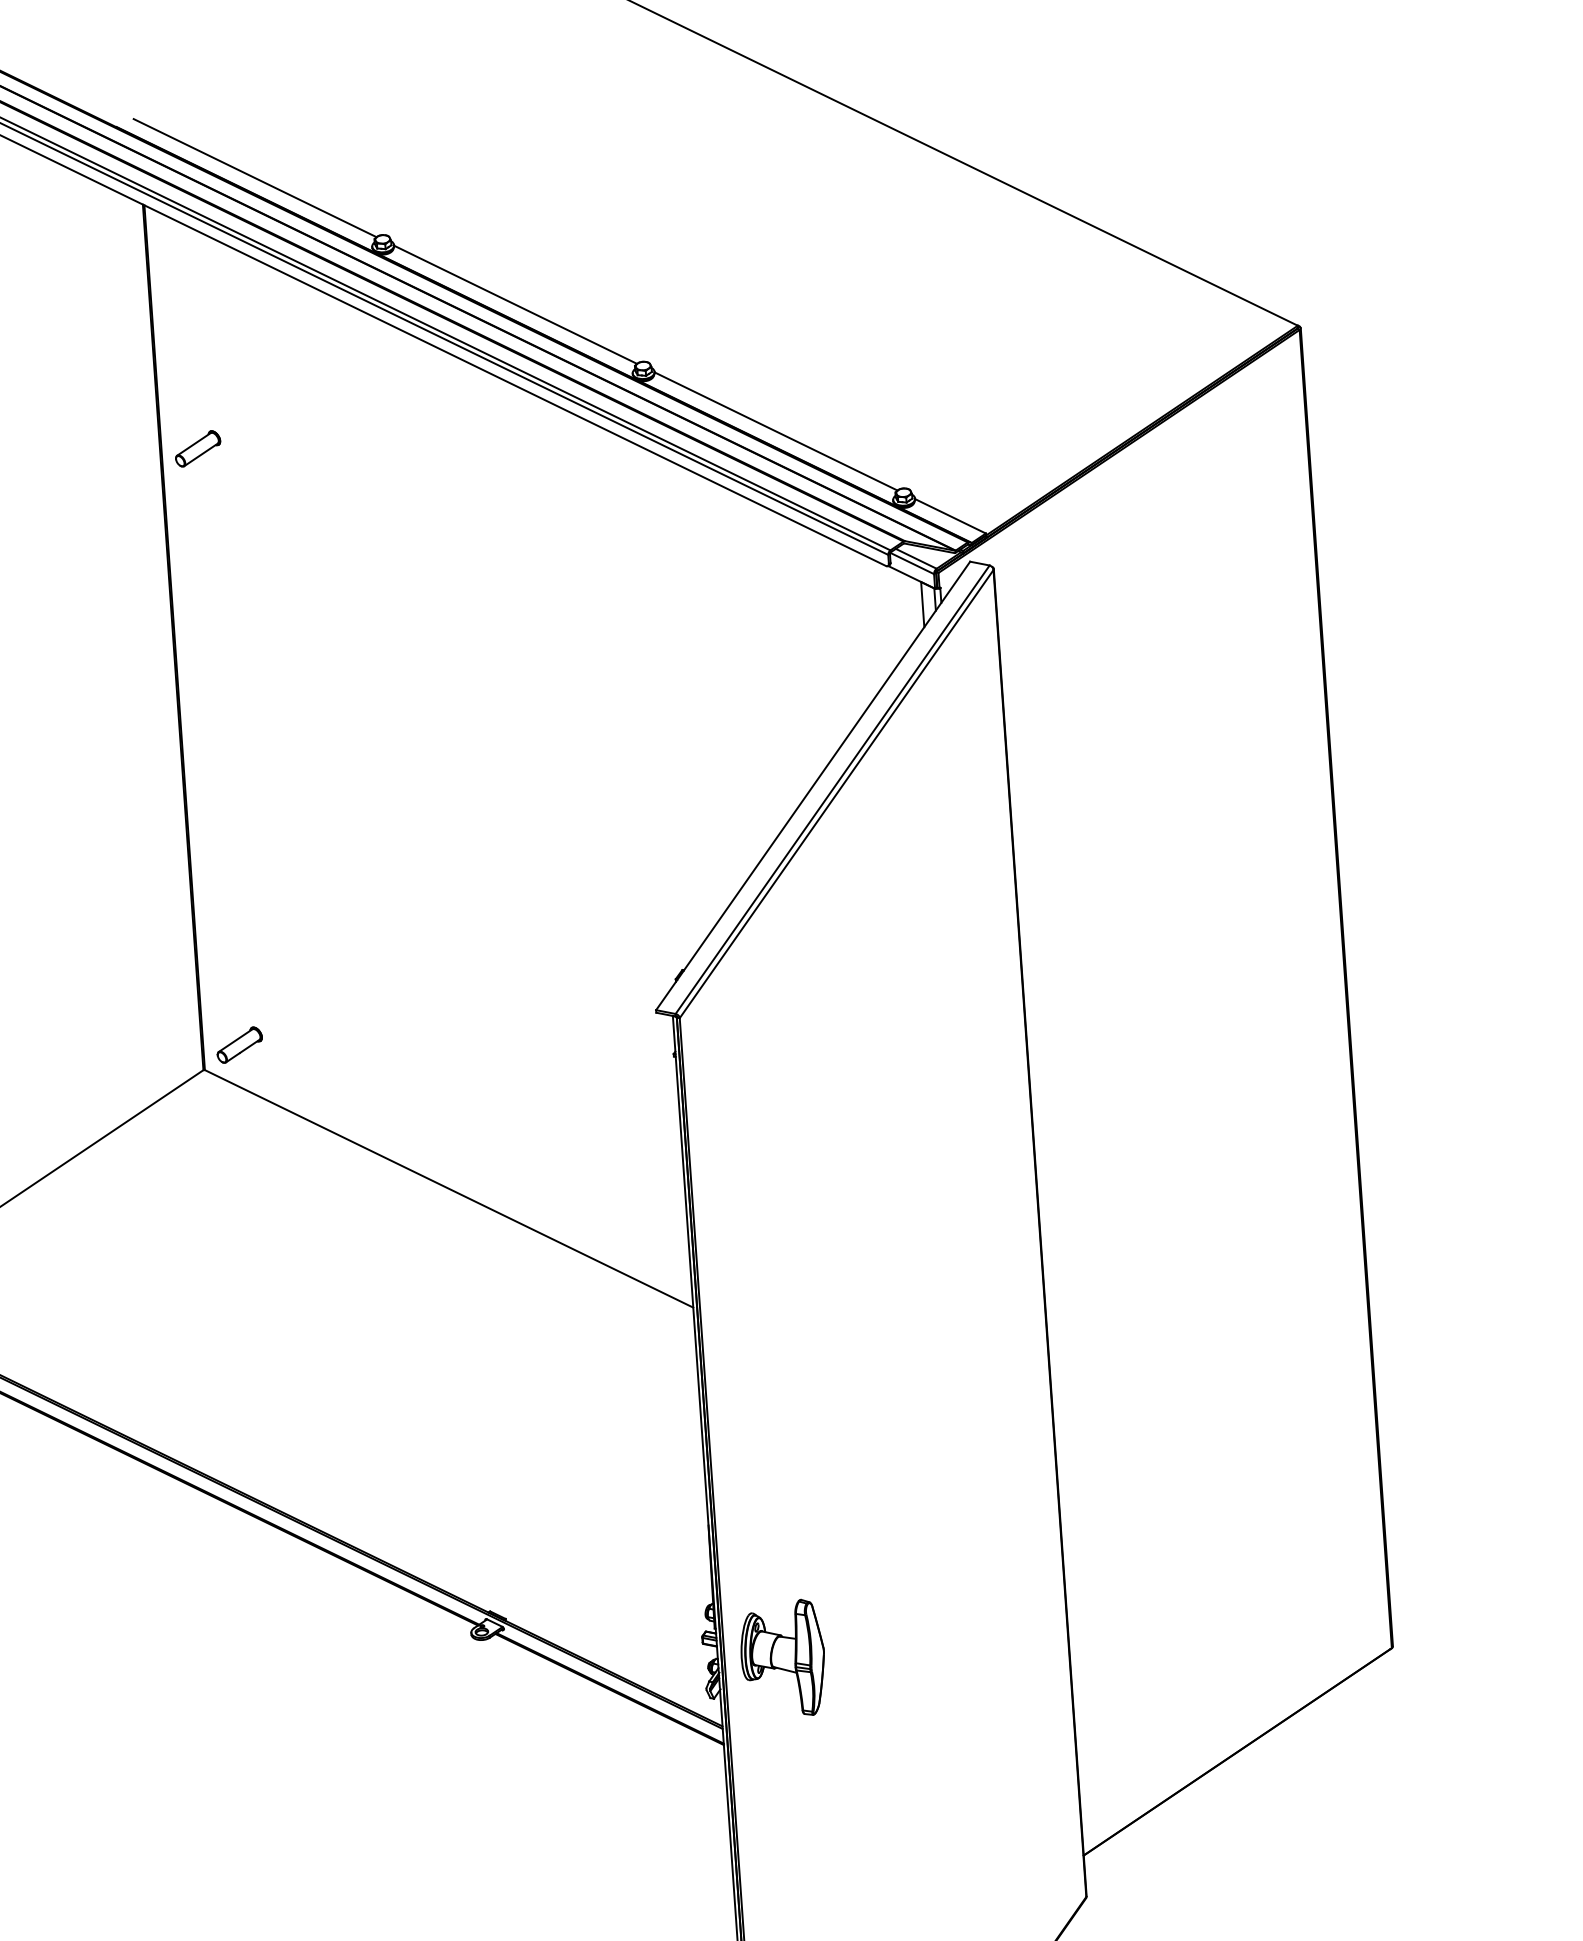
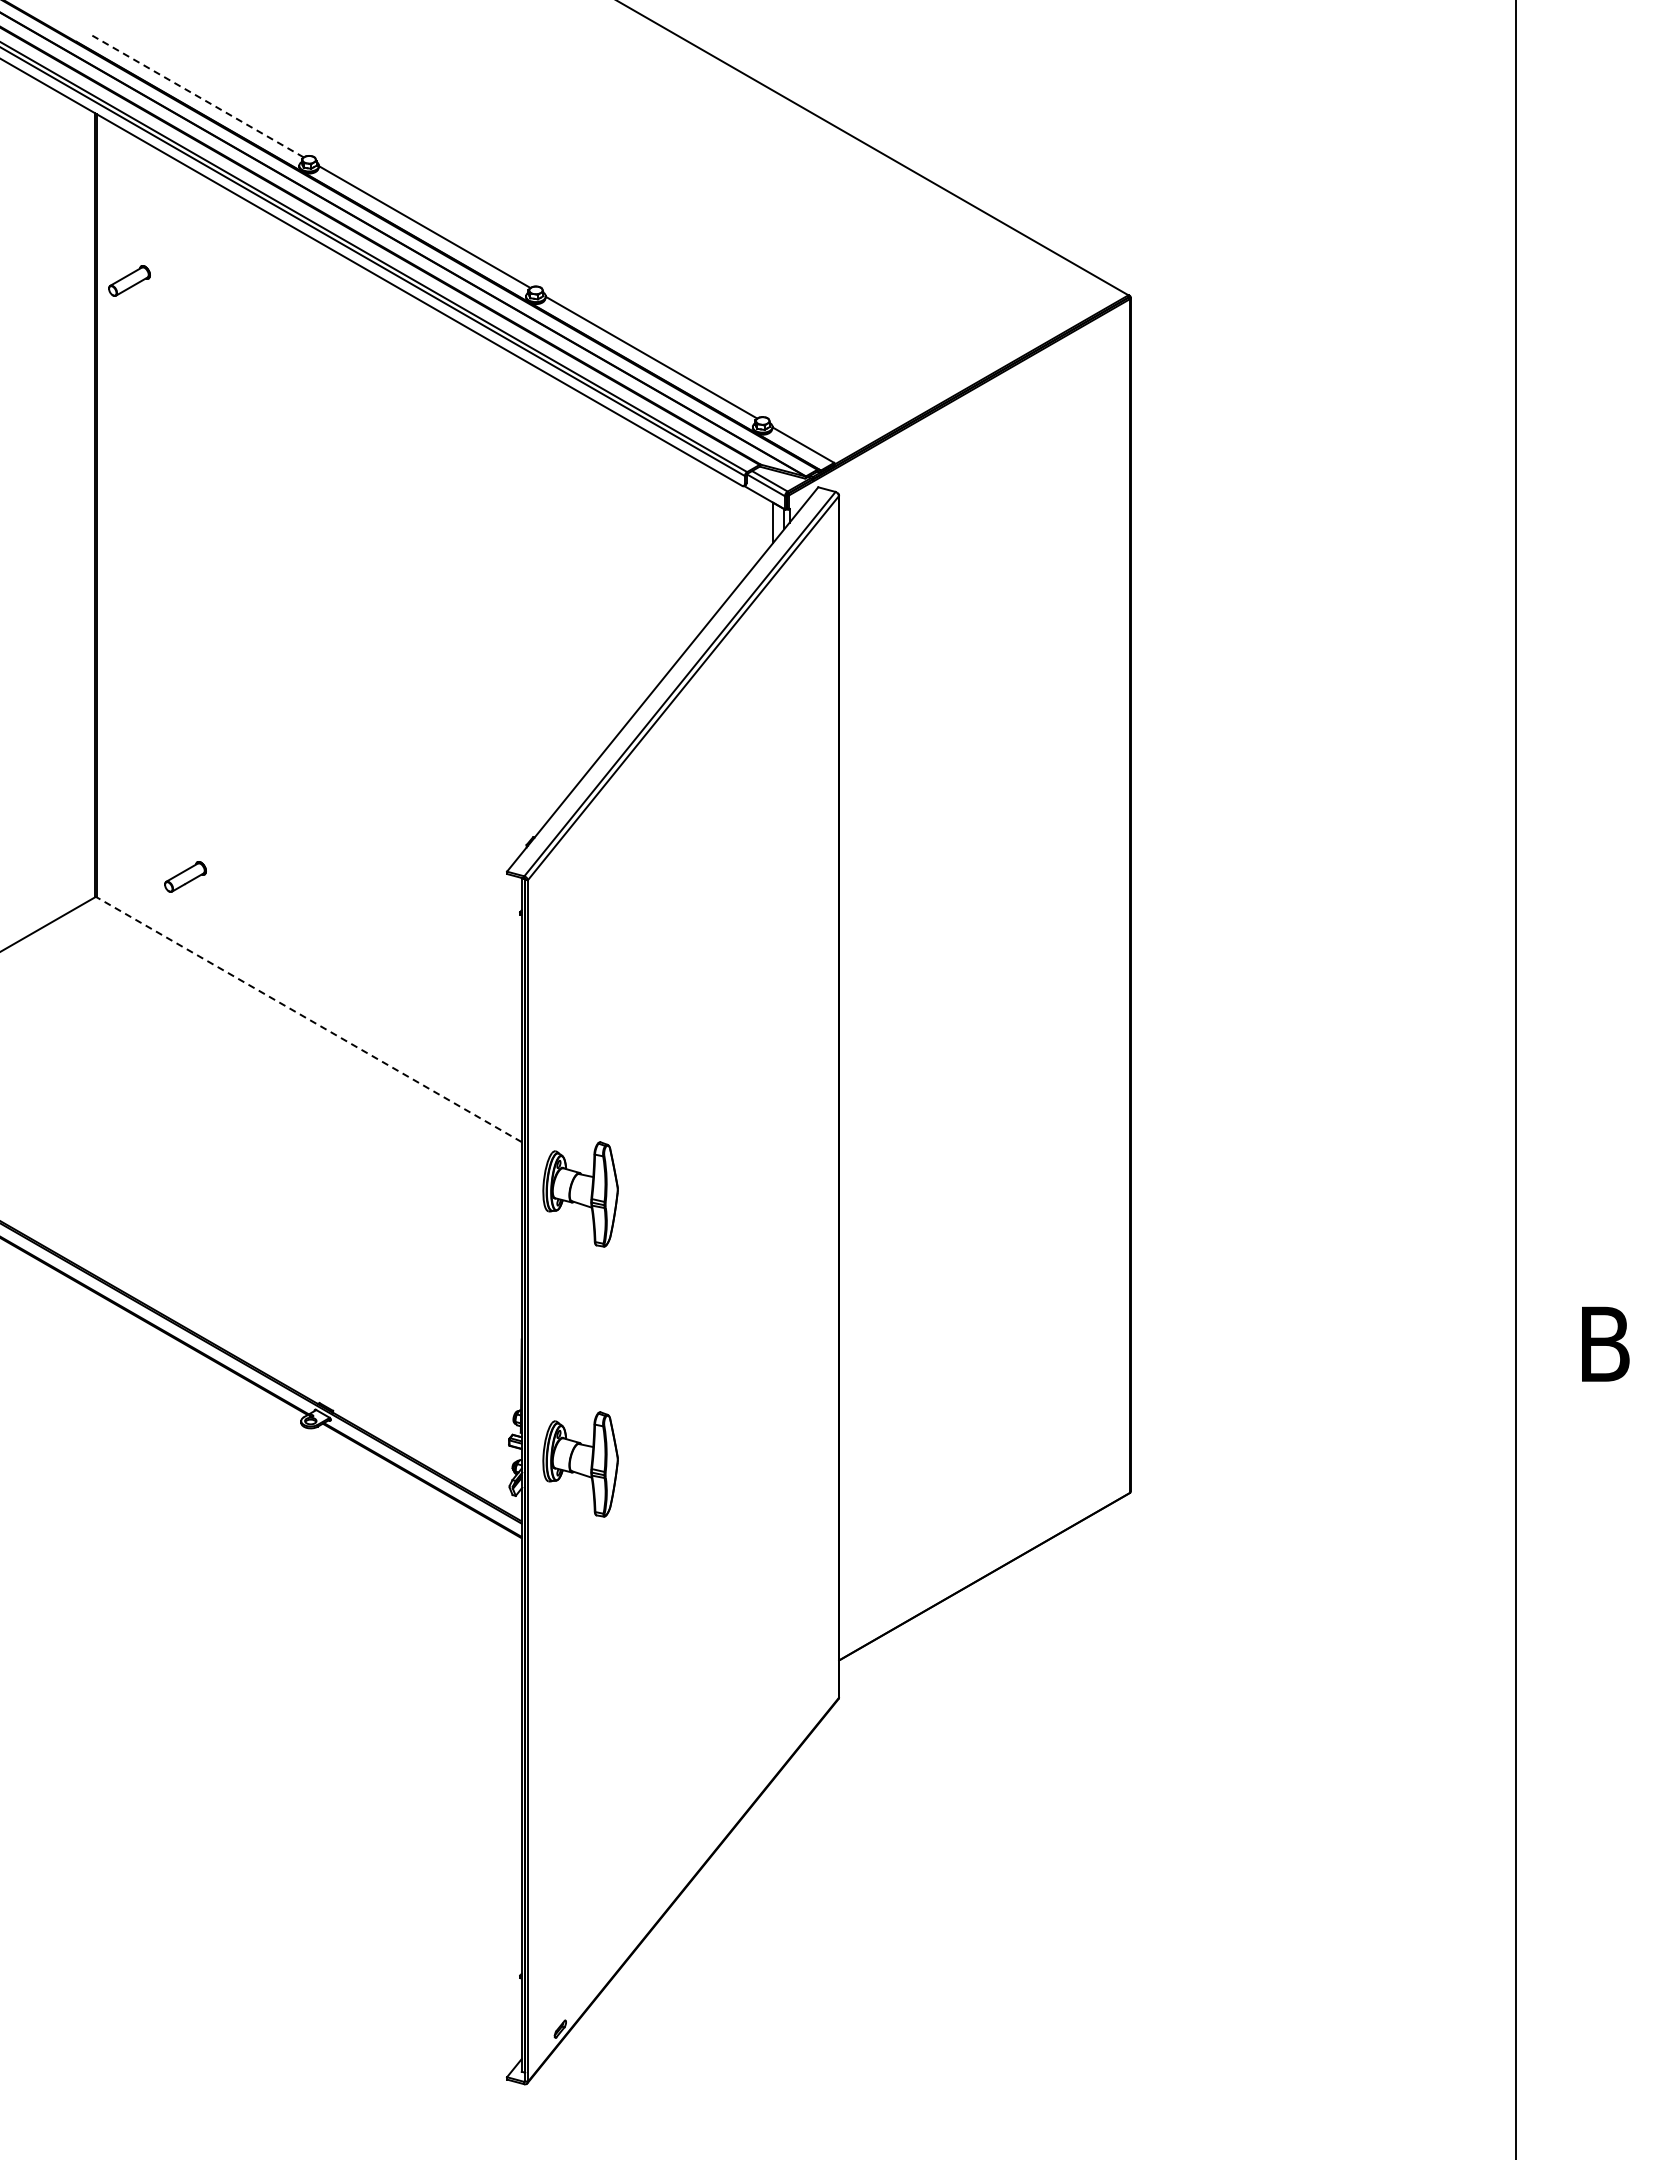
line: (254, 178) -> (197, 96), solid -> dashed
part: (197, 448) -> (129, 280), moved
part: (239, 1044) -> (185, 876), moved
line: (448, 1188) -> (308, 1019), solid -> dashed
part: (762, 1360) -> (580, 1194), added

